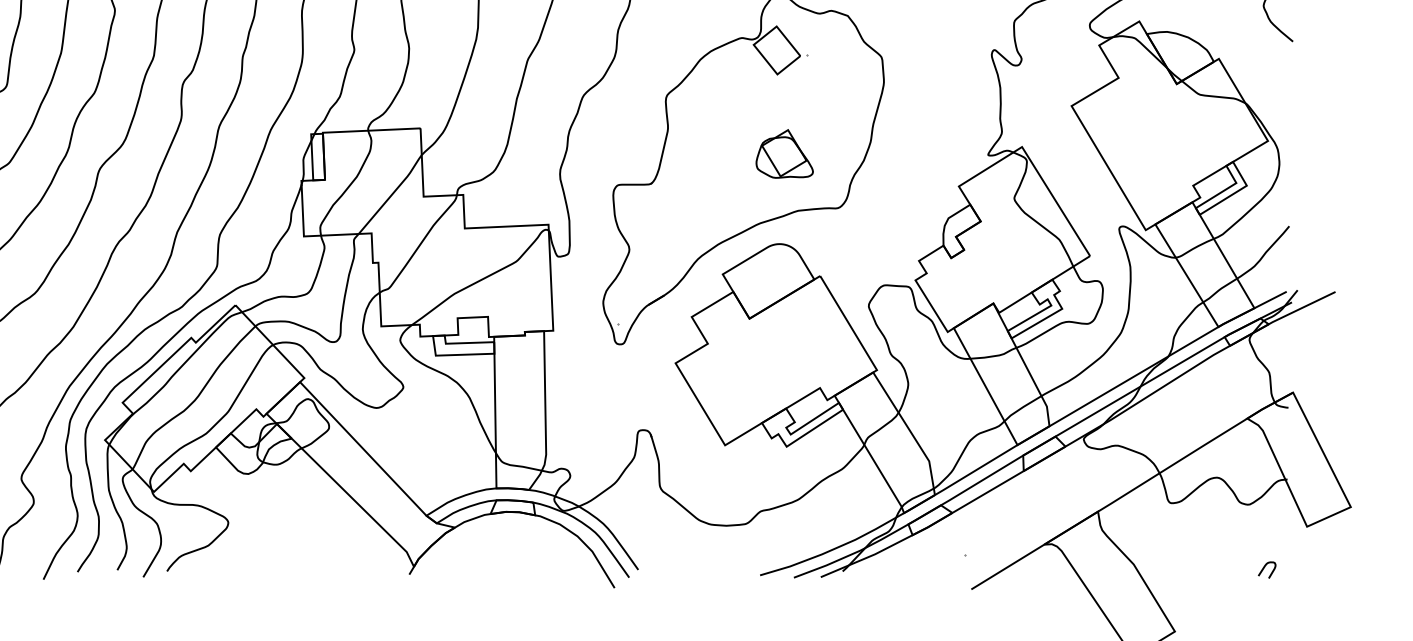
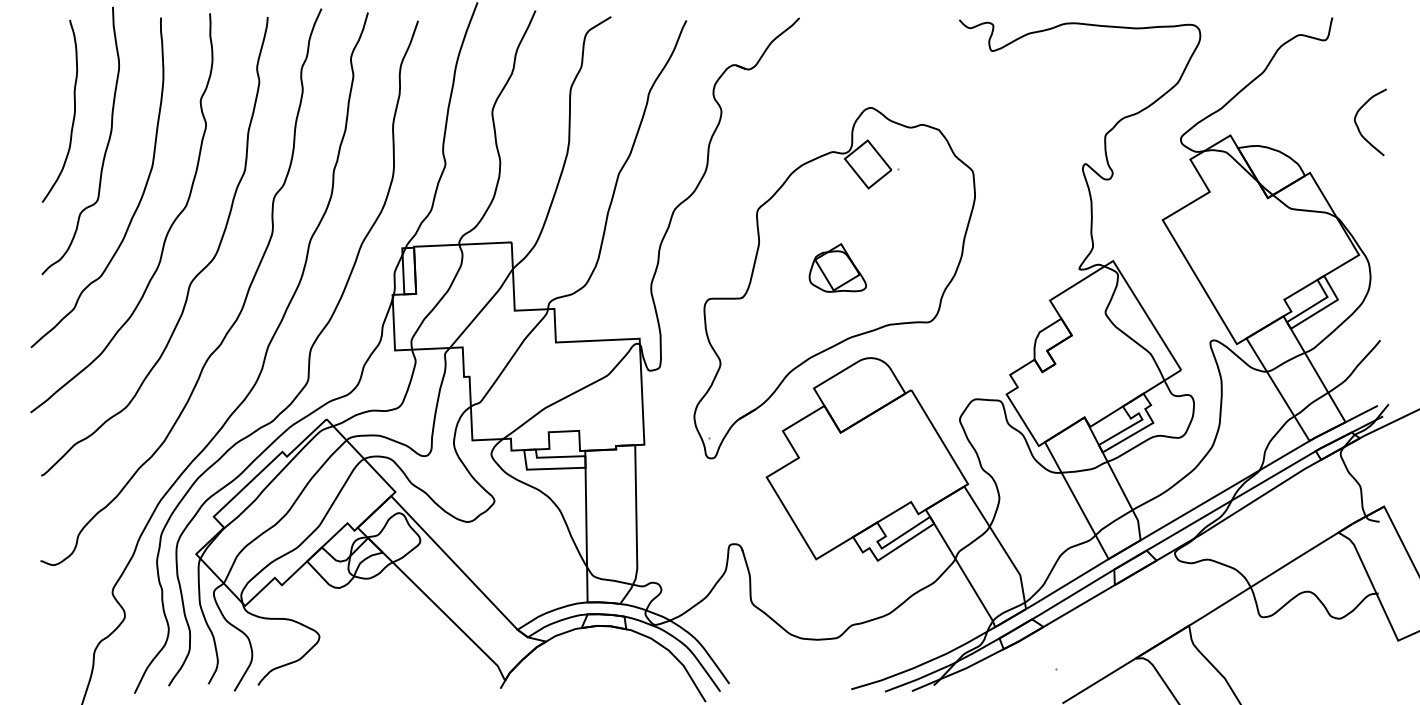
part: (784, 153) -> (837, 267), moved
curve: (1265, 567) -> (1356, 681), removed

